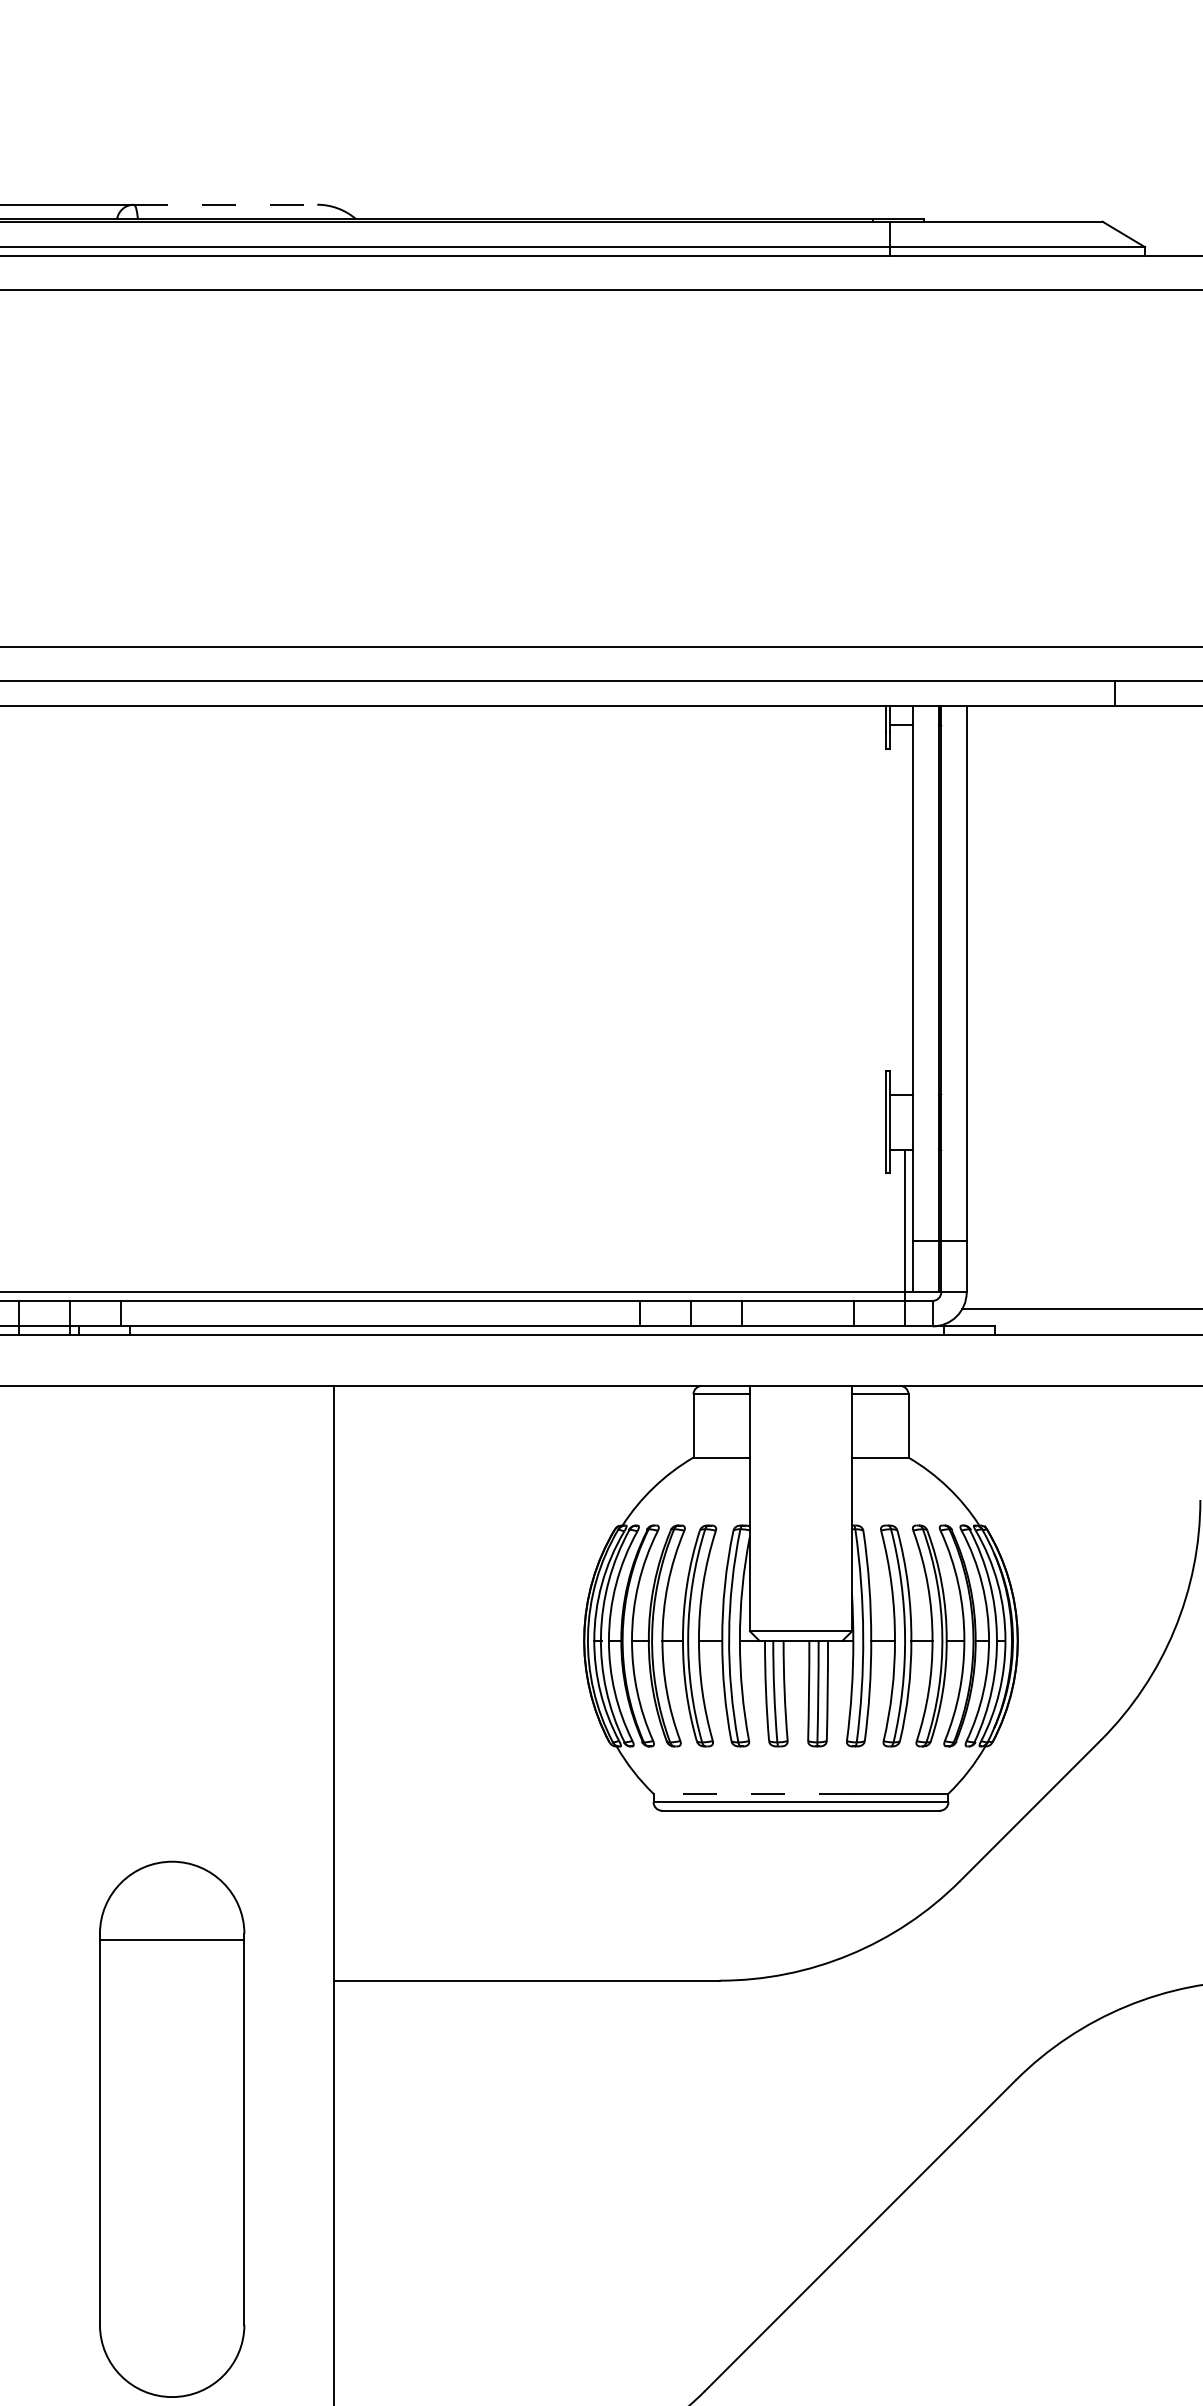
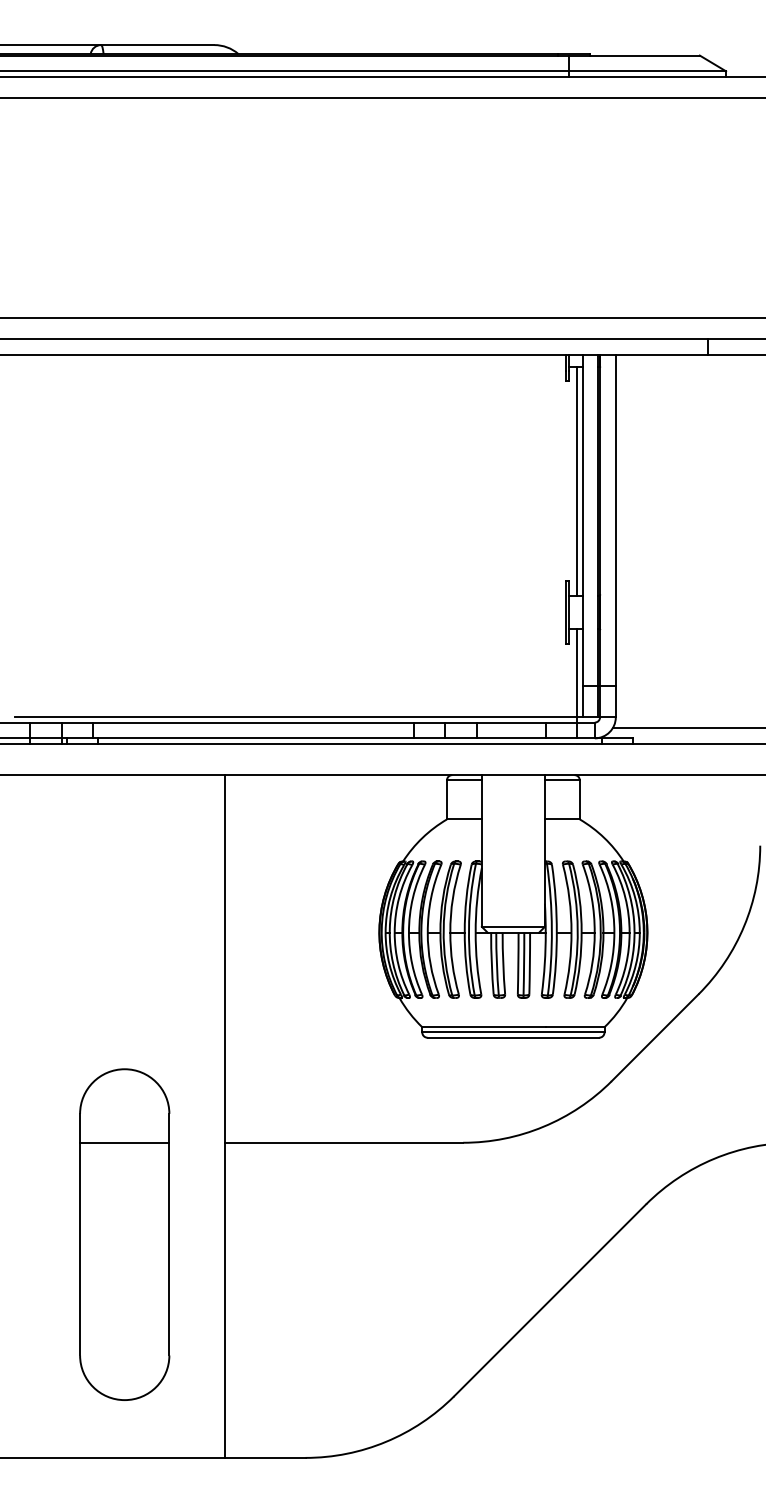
line: (225, 205) -> (157, 45), dashed -> solid
line: (904, 909) -> (577, 480), added
line: (752, 1794) -> (483, 1027), dashed -> solid
line: (171, 1939) -> (124, 1142), moved

